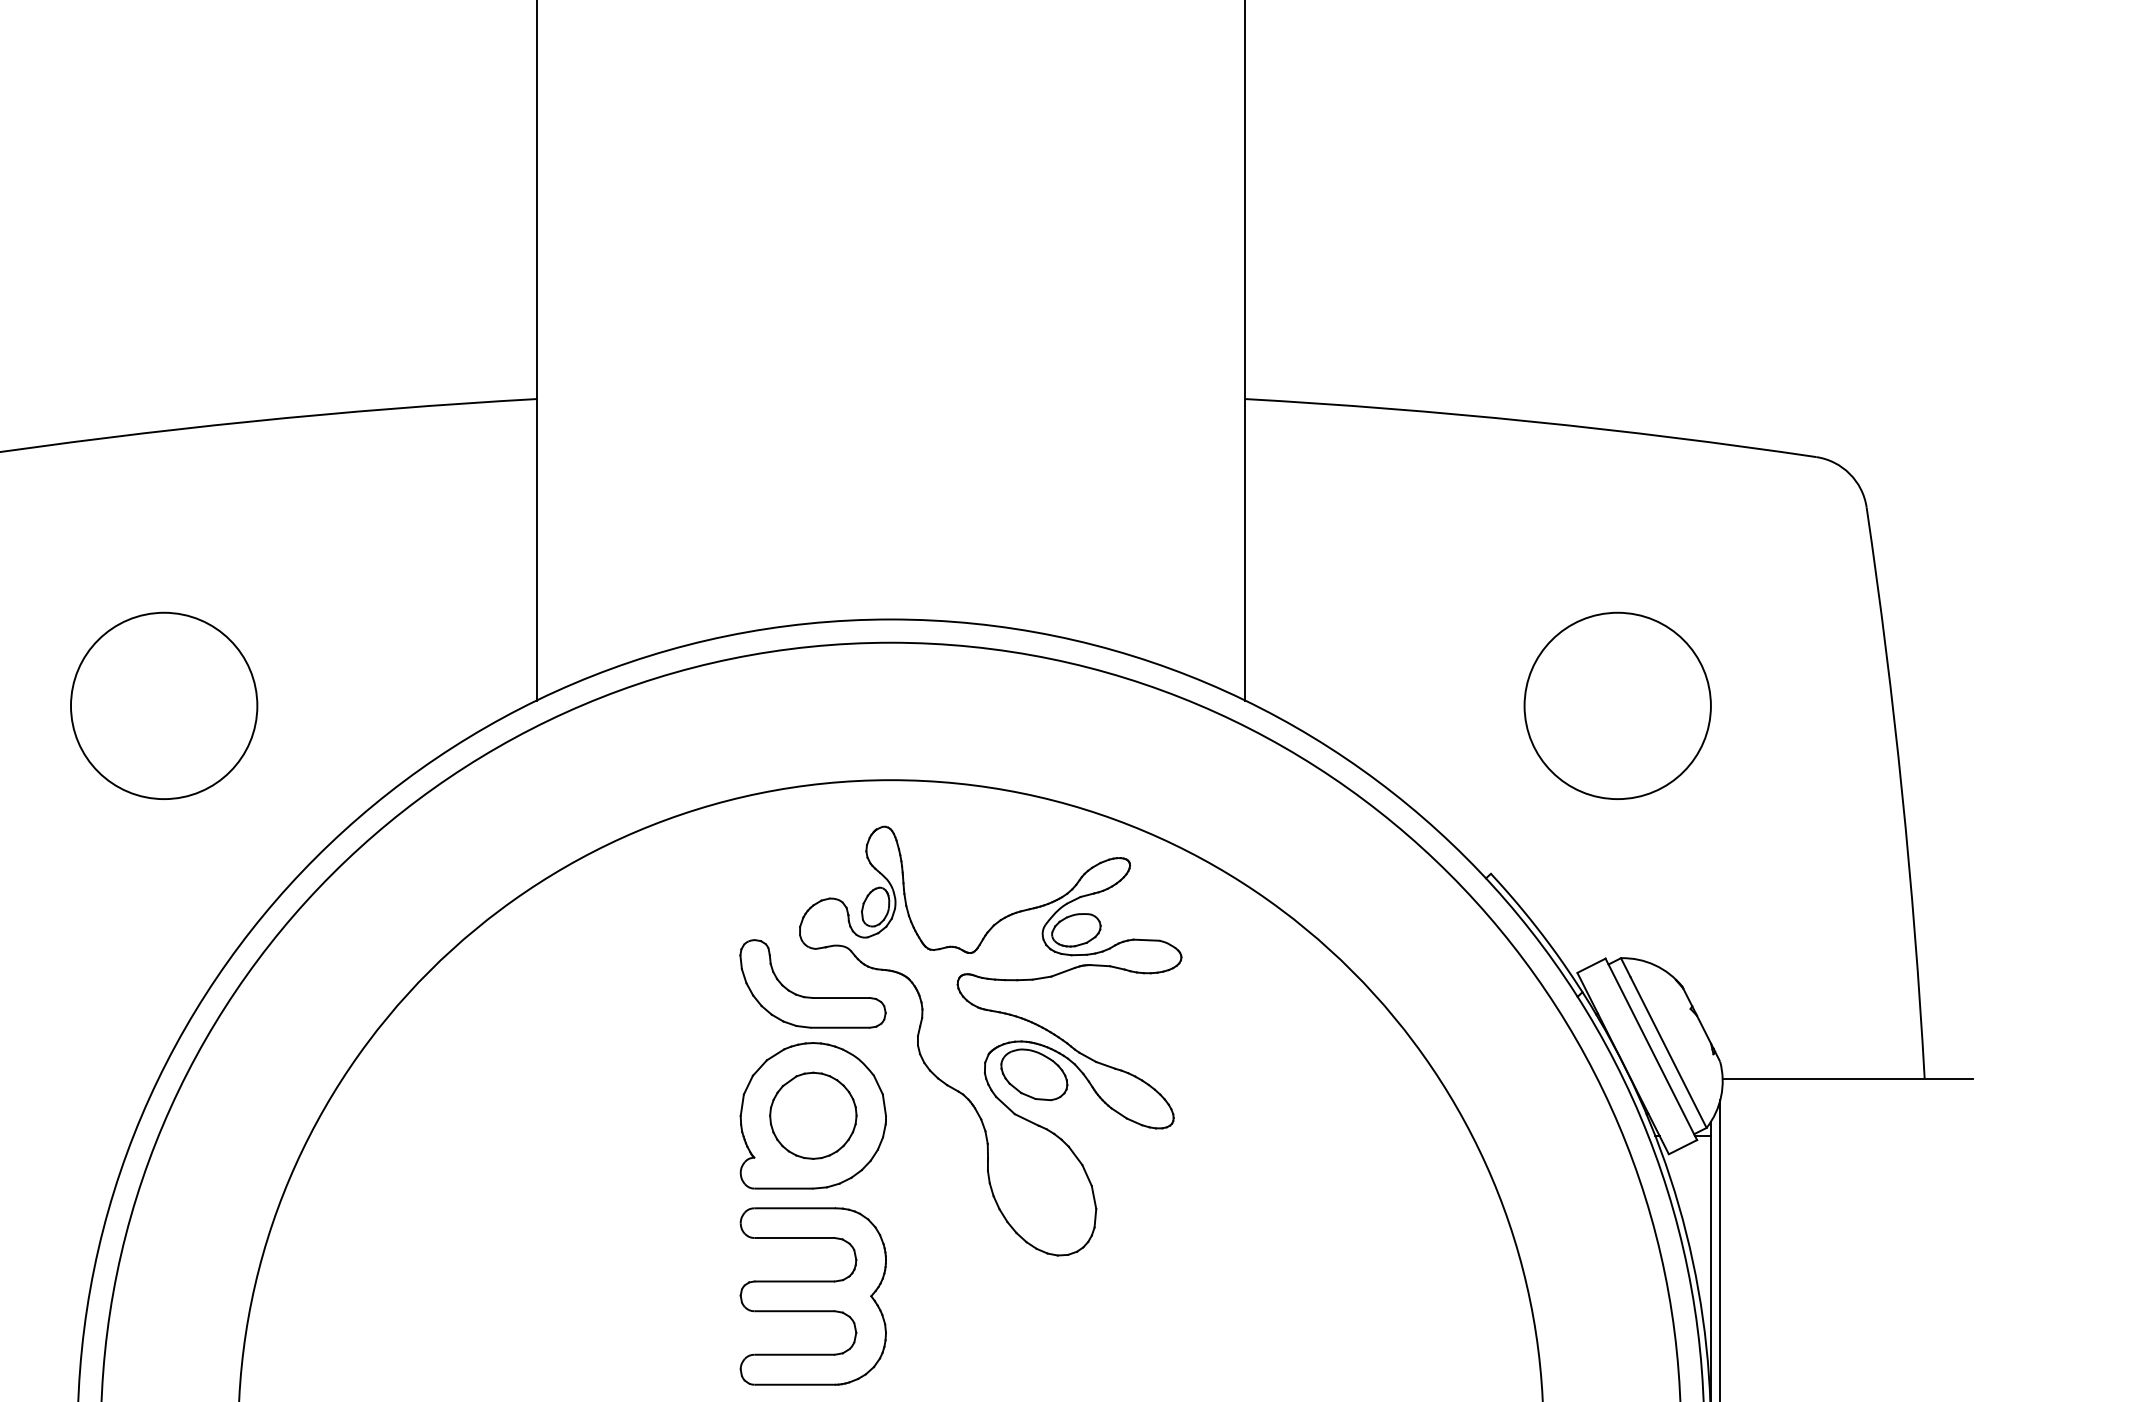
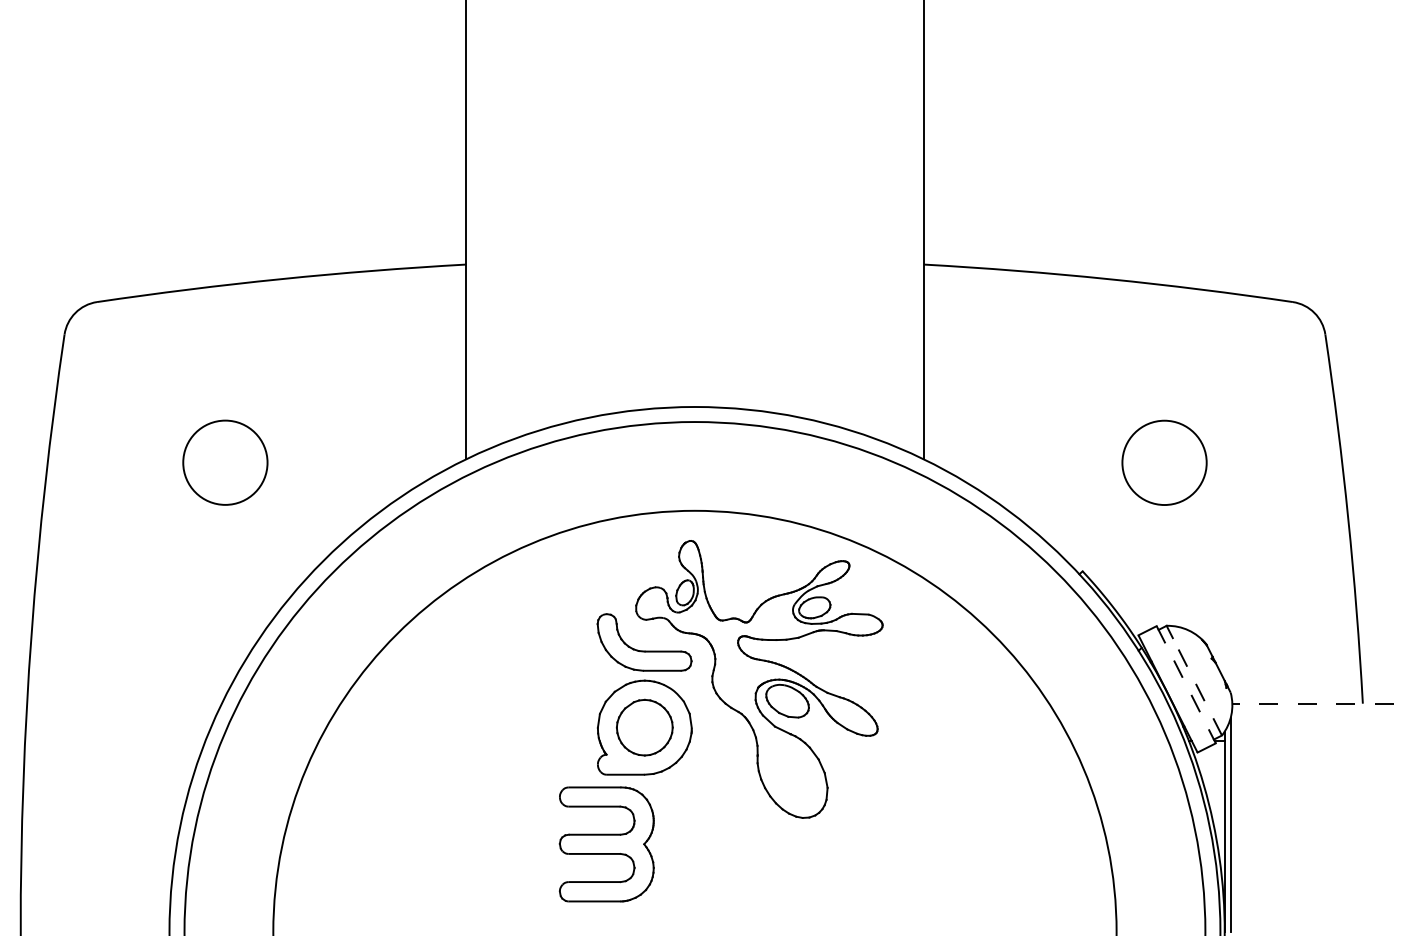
circle: (164, 705) -> (225, 462), size x0.7
circle: (1617, 705) -> (1164, 462), size x0.7
line: (1651, 1048) -> (1186, 684), solid -> dashed
line: (1668, 1052) -> (1197, 686), solid -> dashed
line: (1848, 1078) -> (1313, 703), solid -> dashed
part: (812, 1296) -> (606, 844), moved

